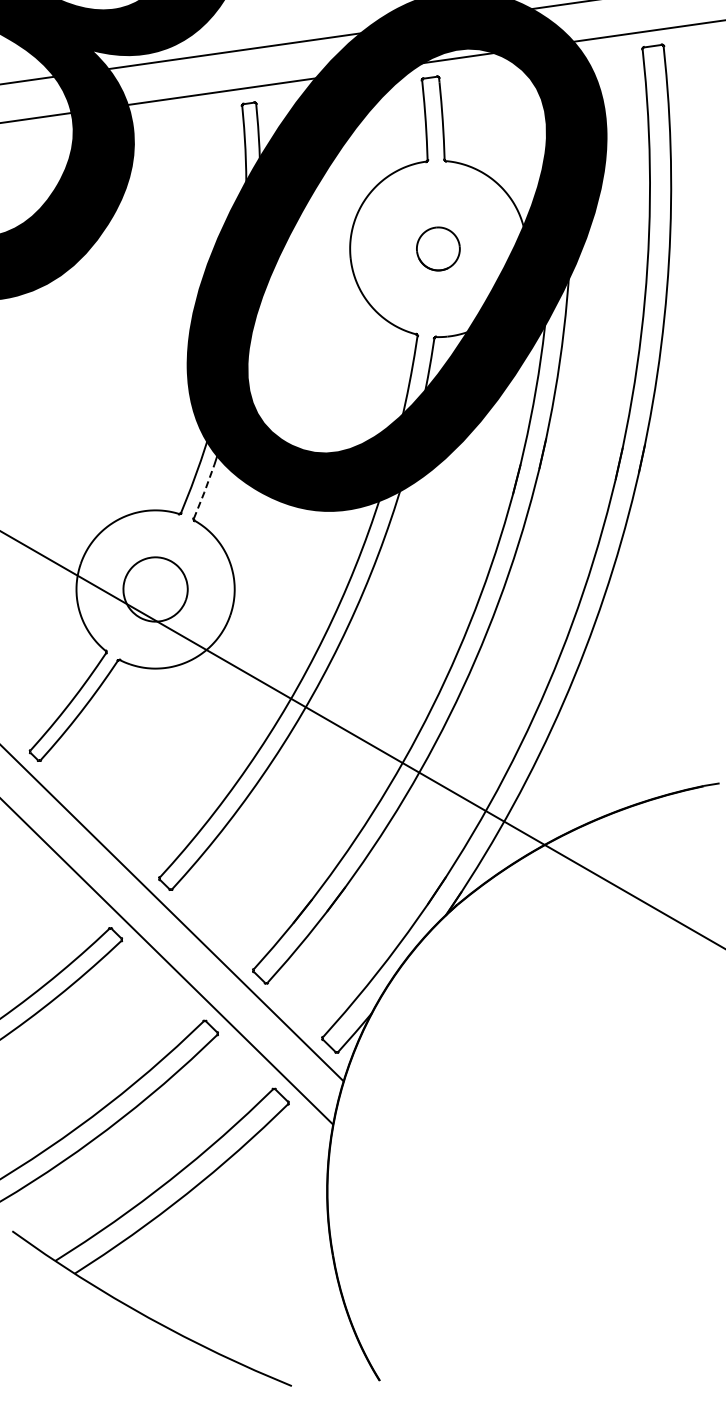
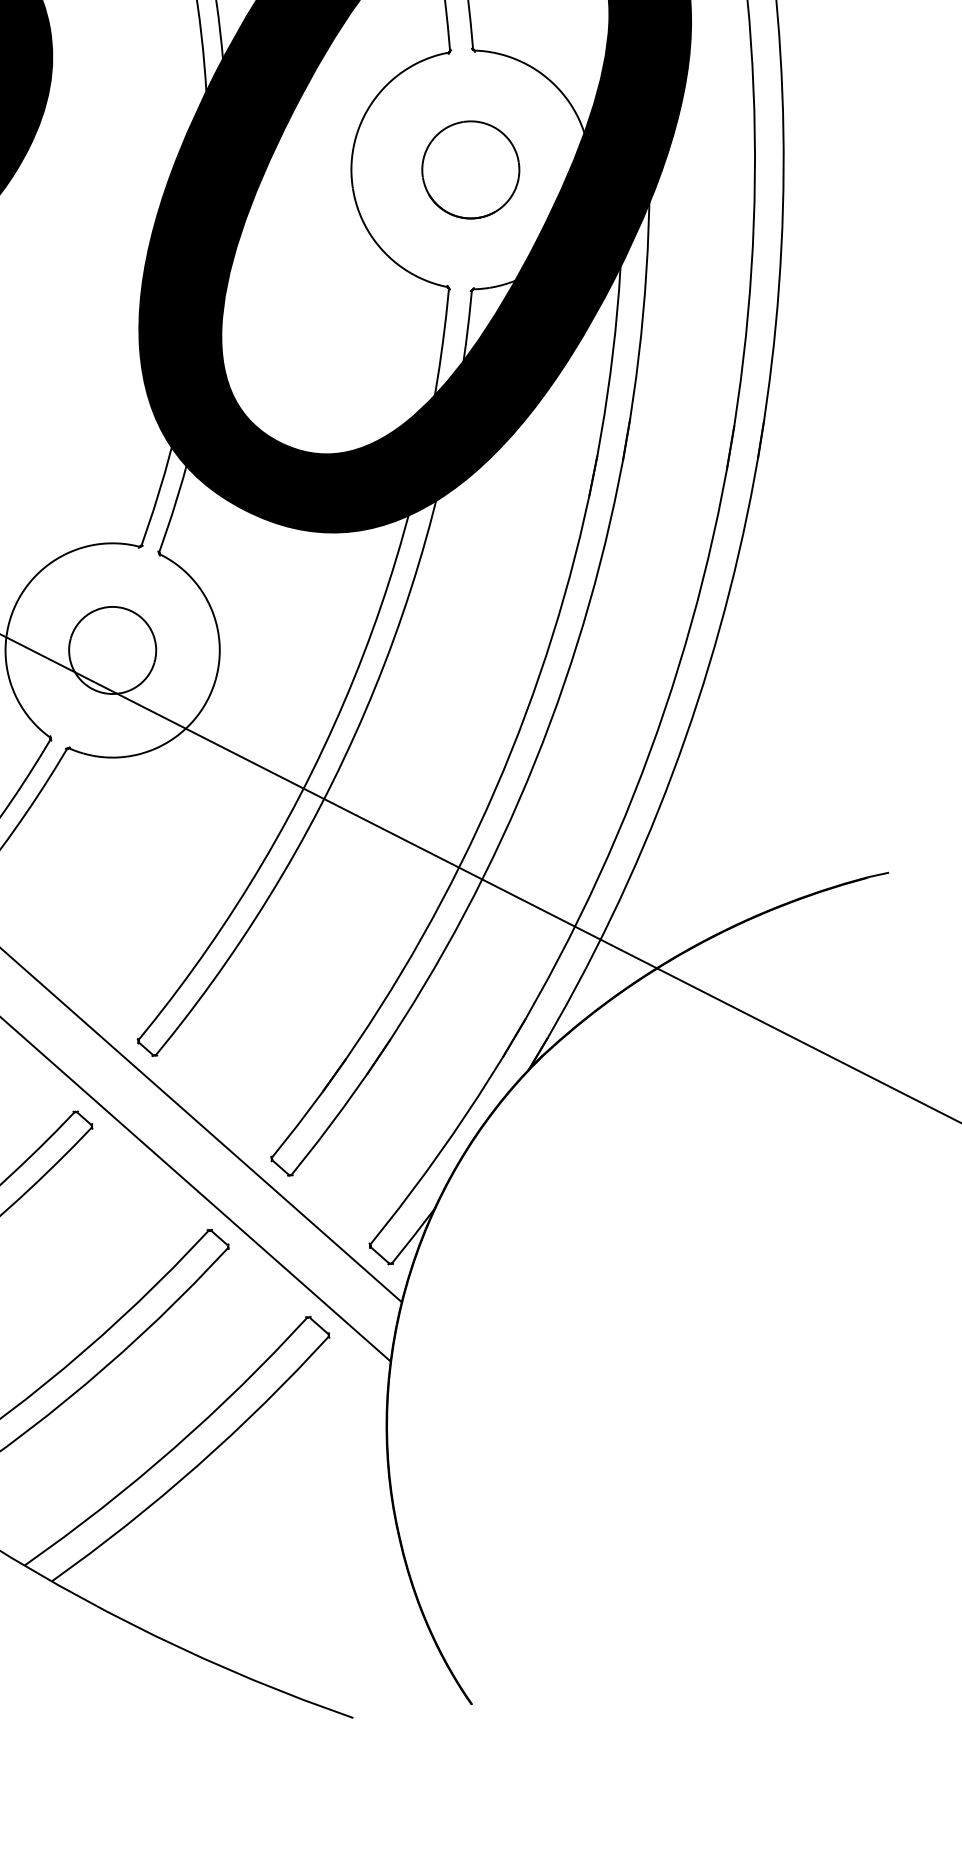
part: (438, 248) -> (471, 169), size x1.67
line: (204, 492) -> (171, 515), dashed -> solid

